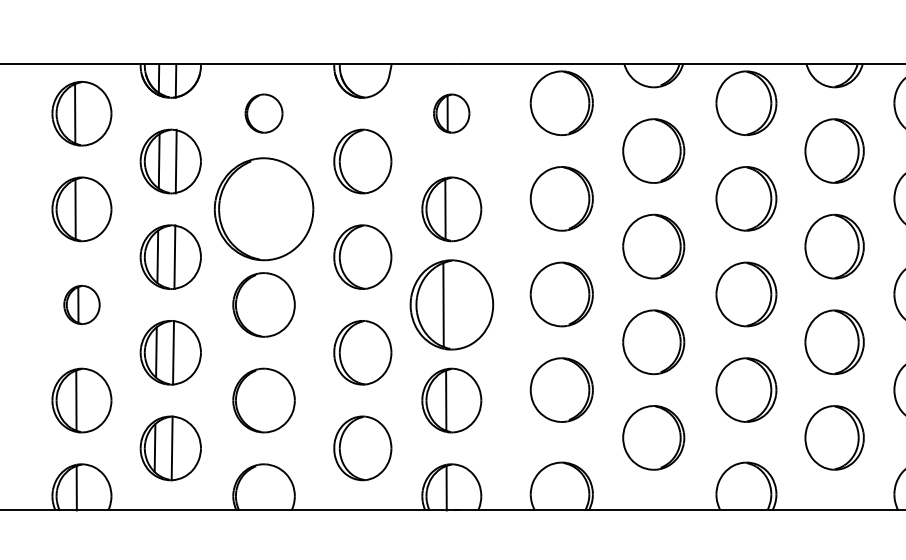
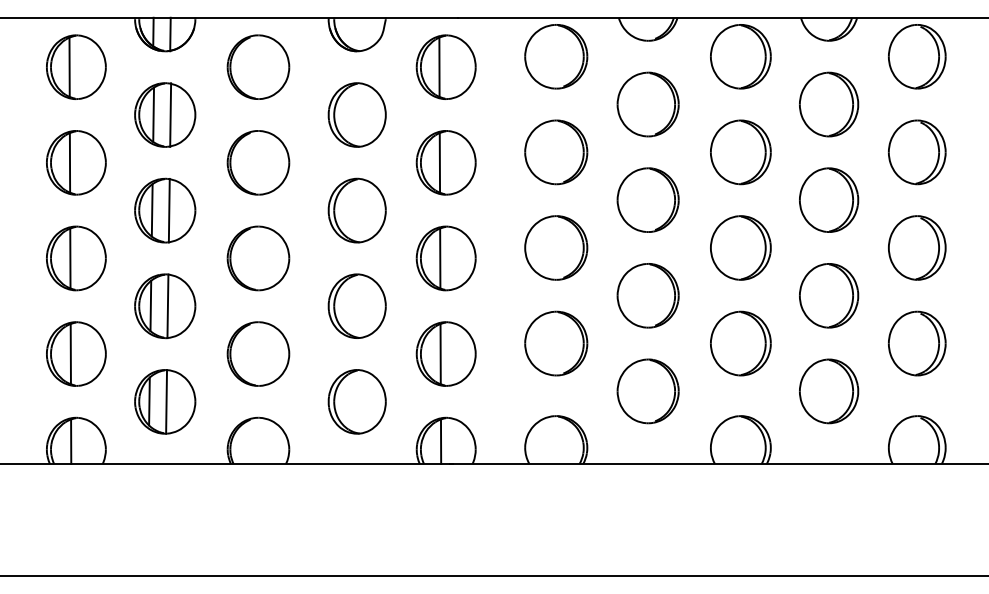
part: (264, 113) -> (258, 66), size x1.67
part: (451, 113) -> (445, 66), size x1.67
part: (264, 209) -> (258, 162), size x0.62
part: (82, 305) -> (76, 258), size x1.67
part: (451, 305) -> (445, 258), size x0.71

